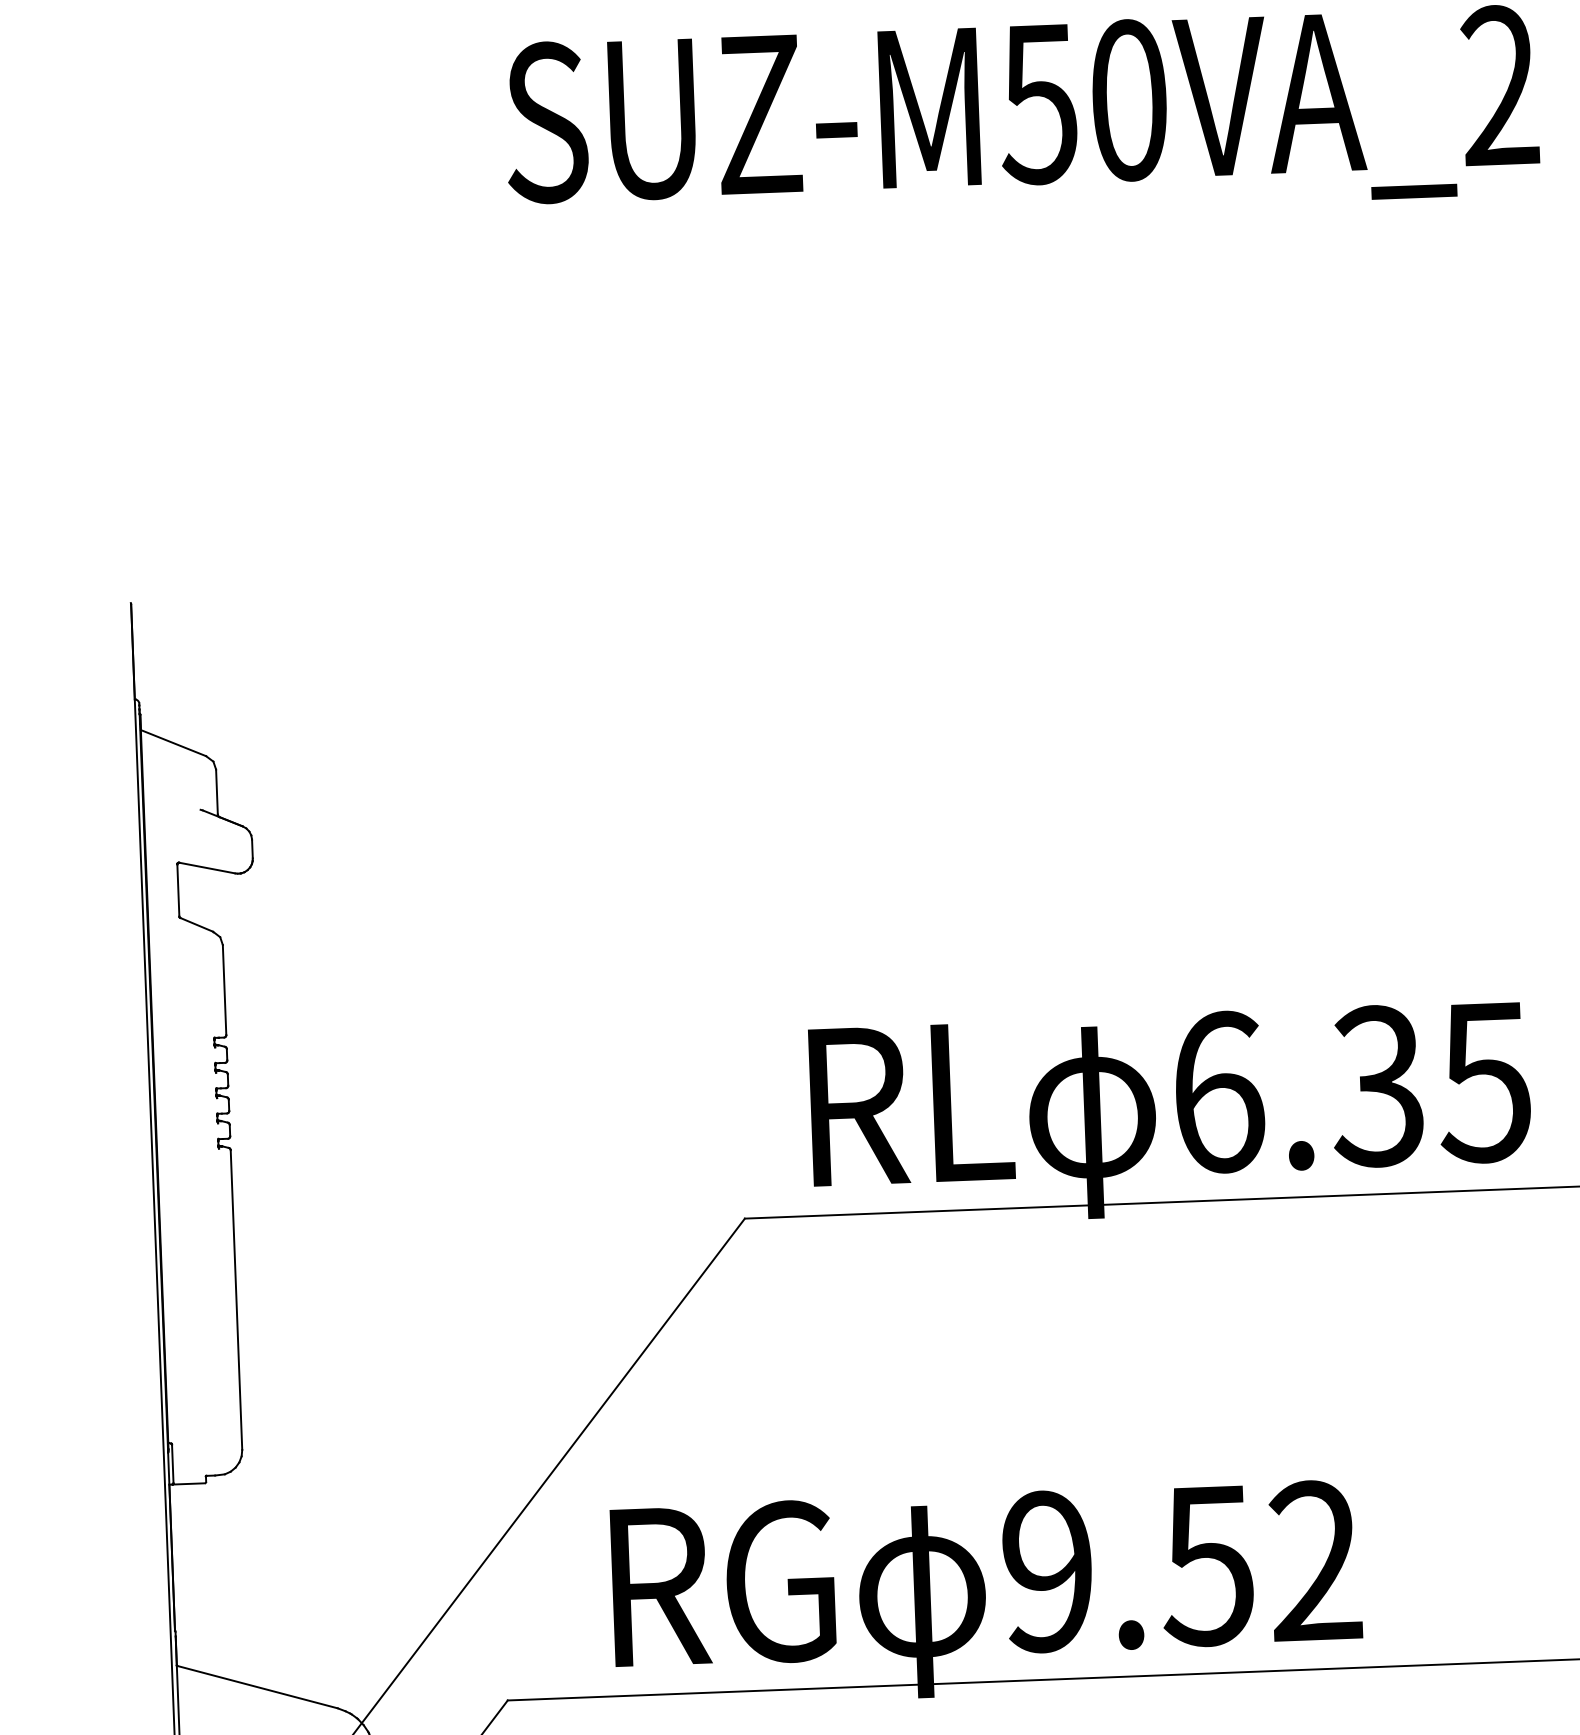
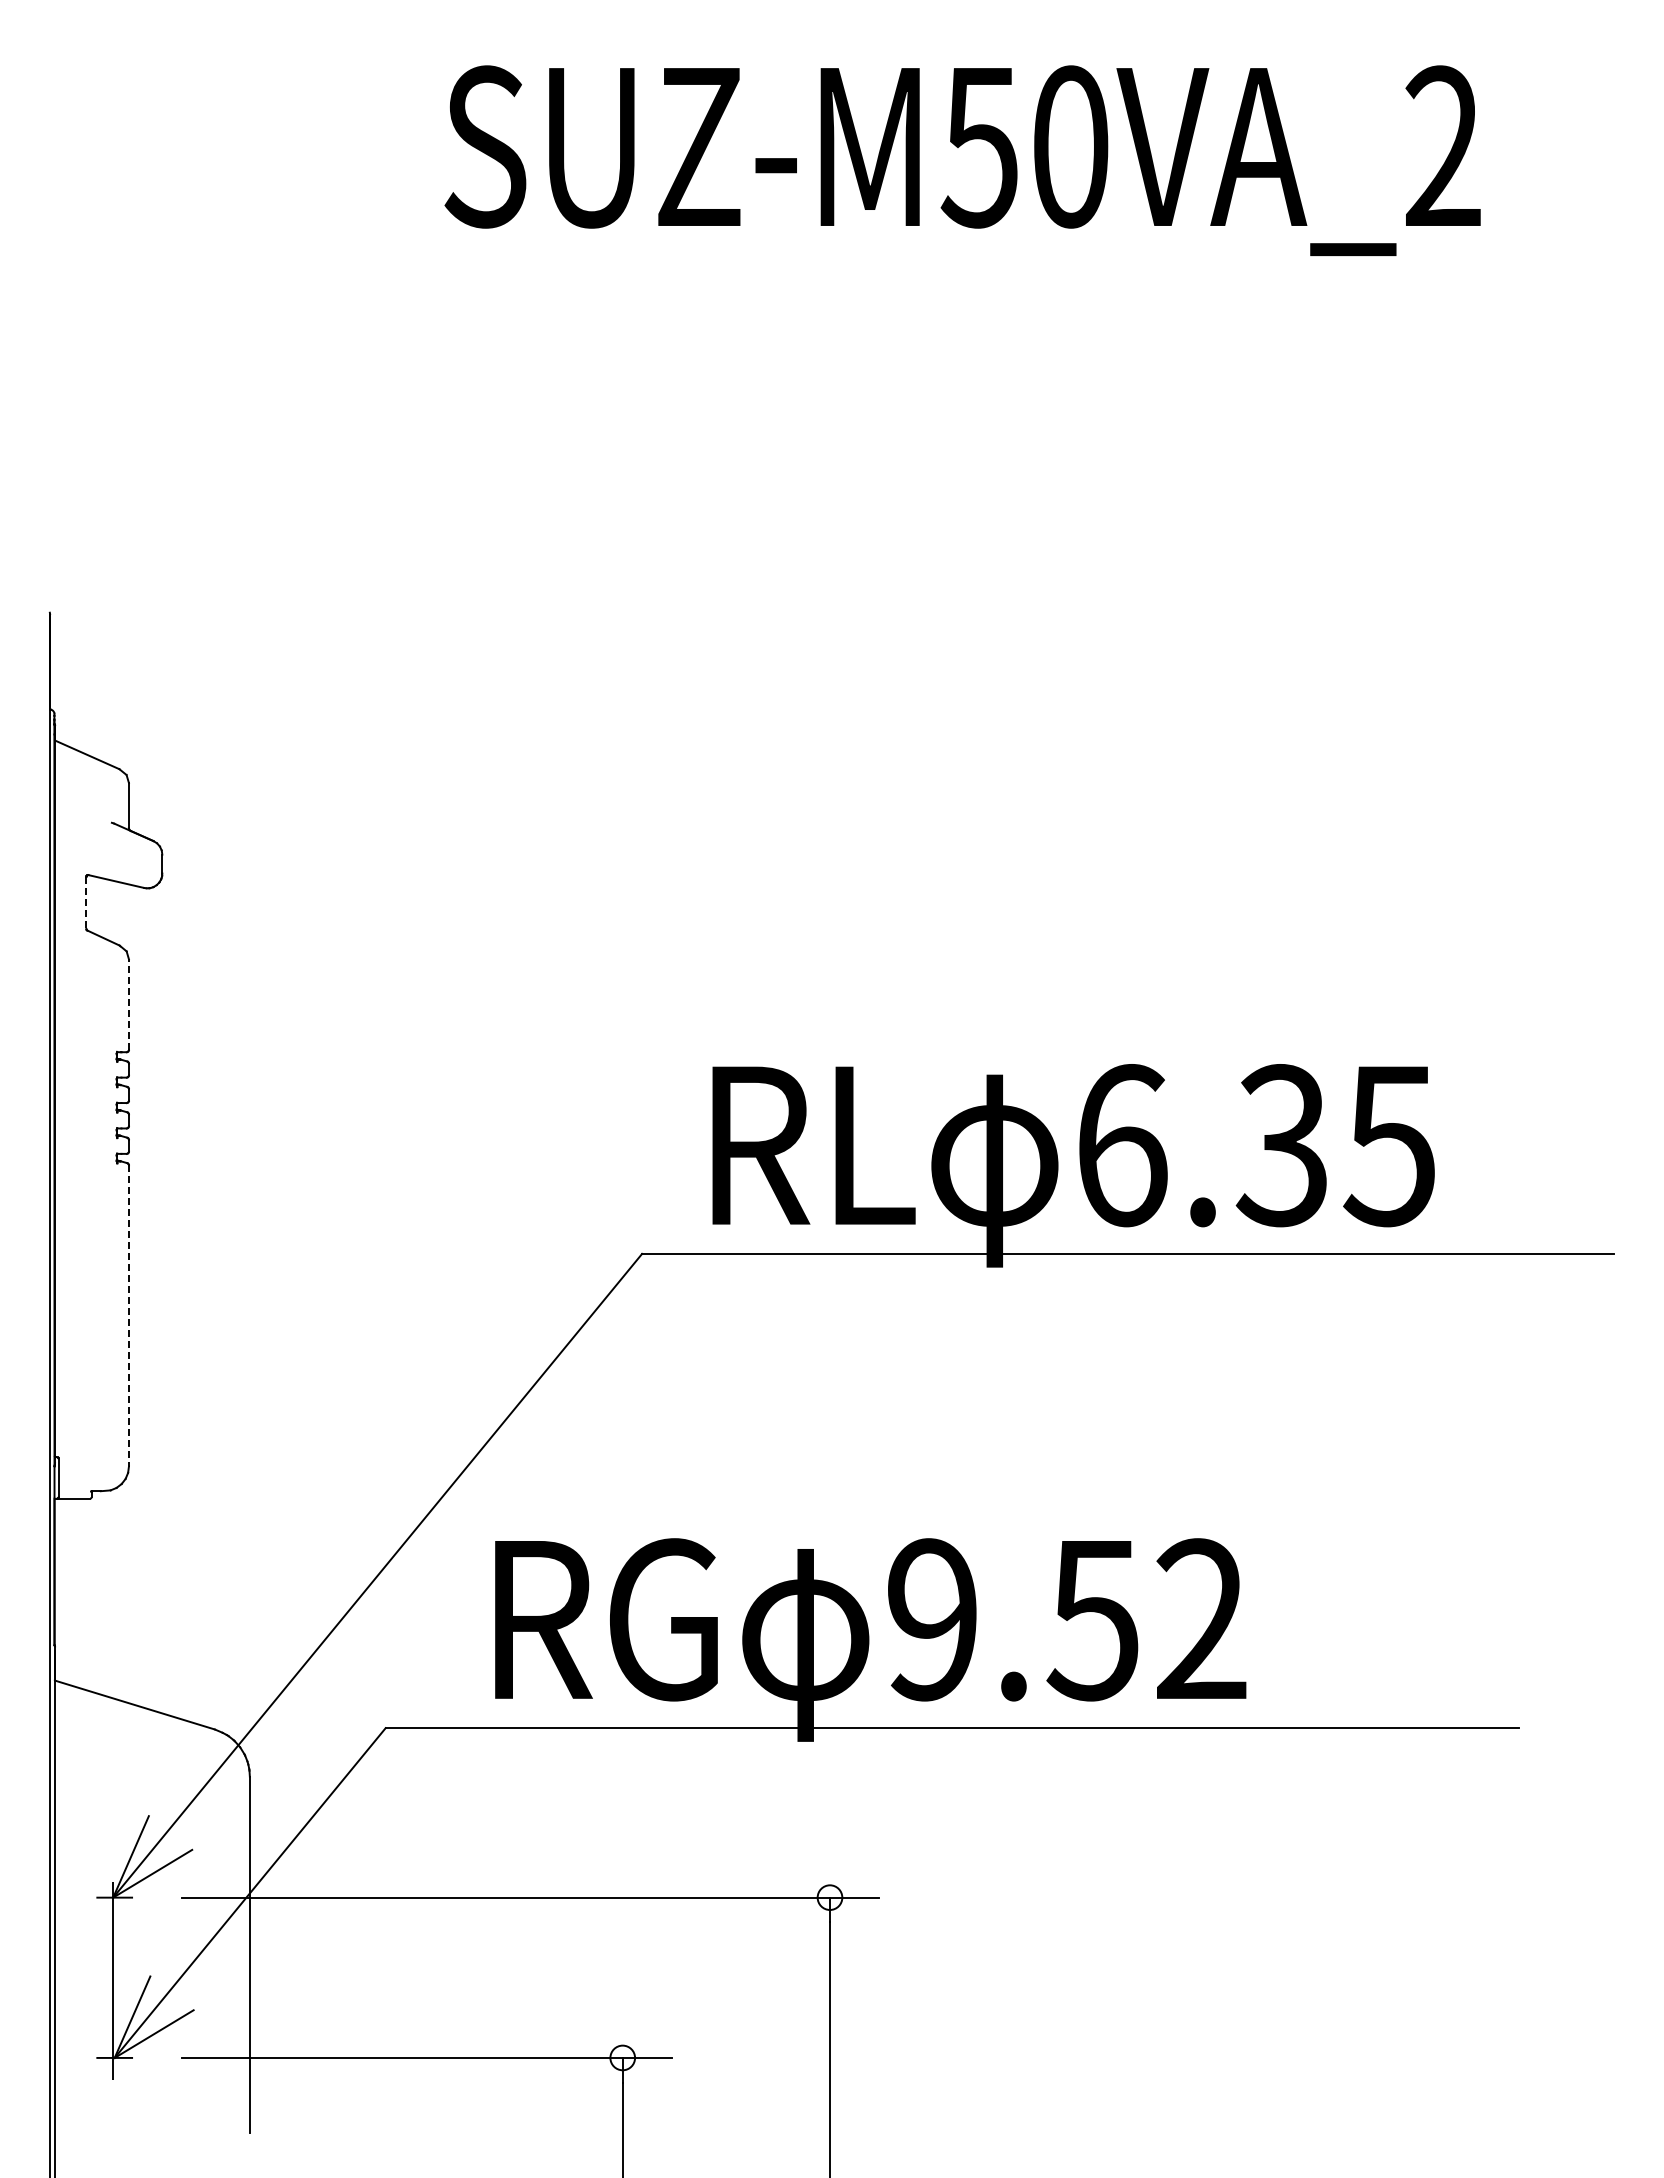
line: (178, 891) -> (86, 903), solid -> dashed
line: (224, 990) -> (128, 1004), solid -> dashed
line: (236, 1300) -> (128, 1316), solid -> dashed

